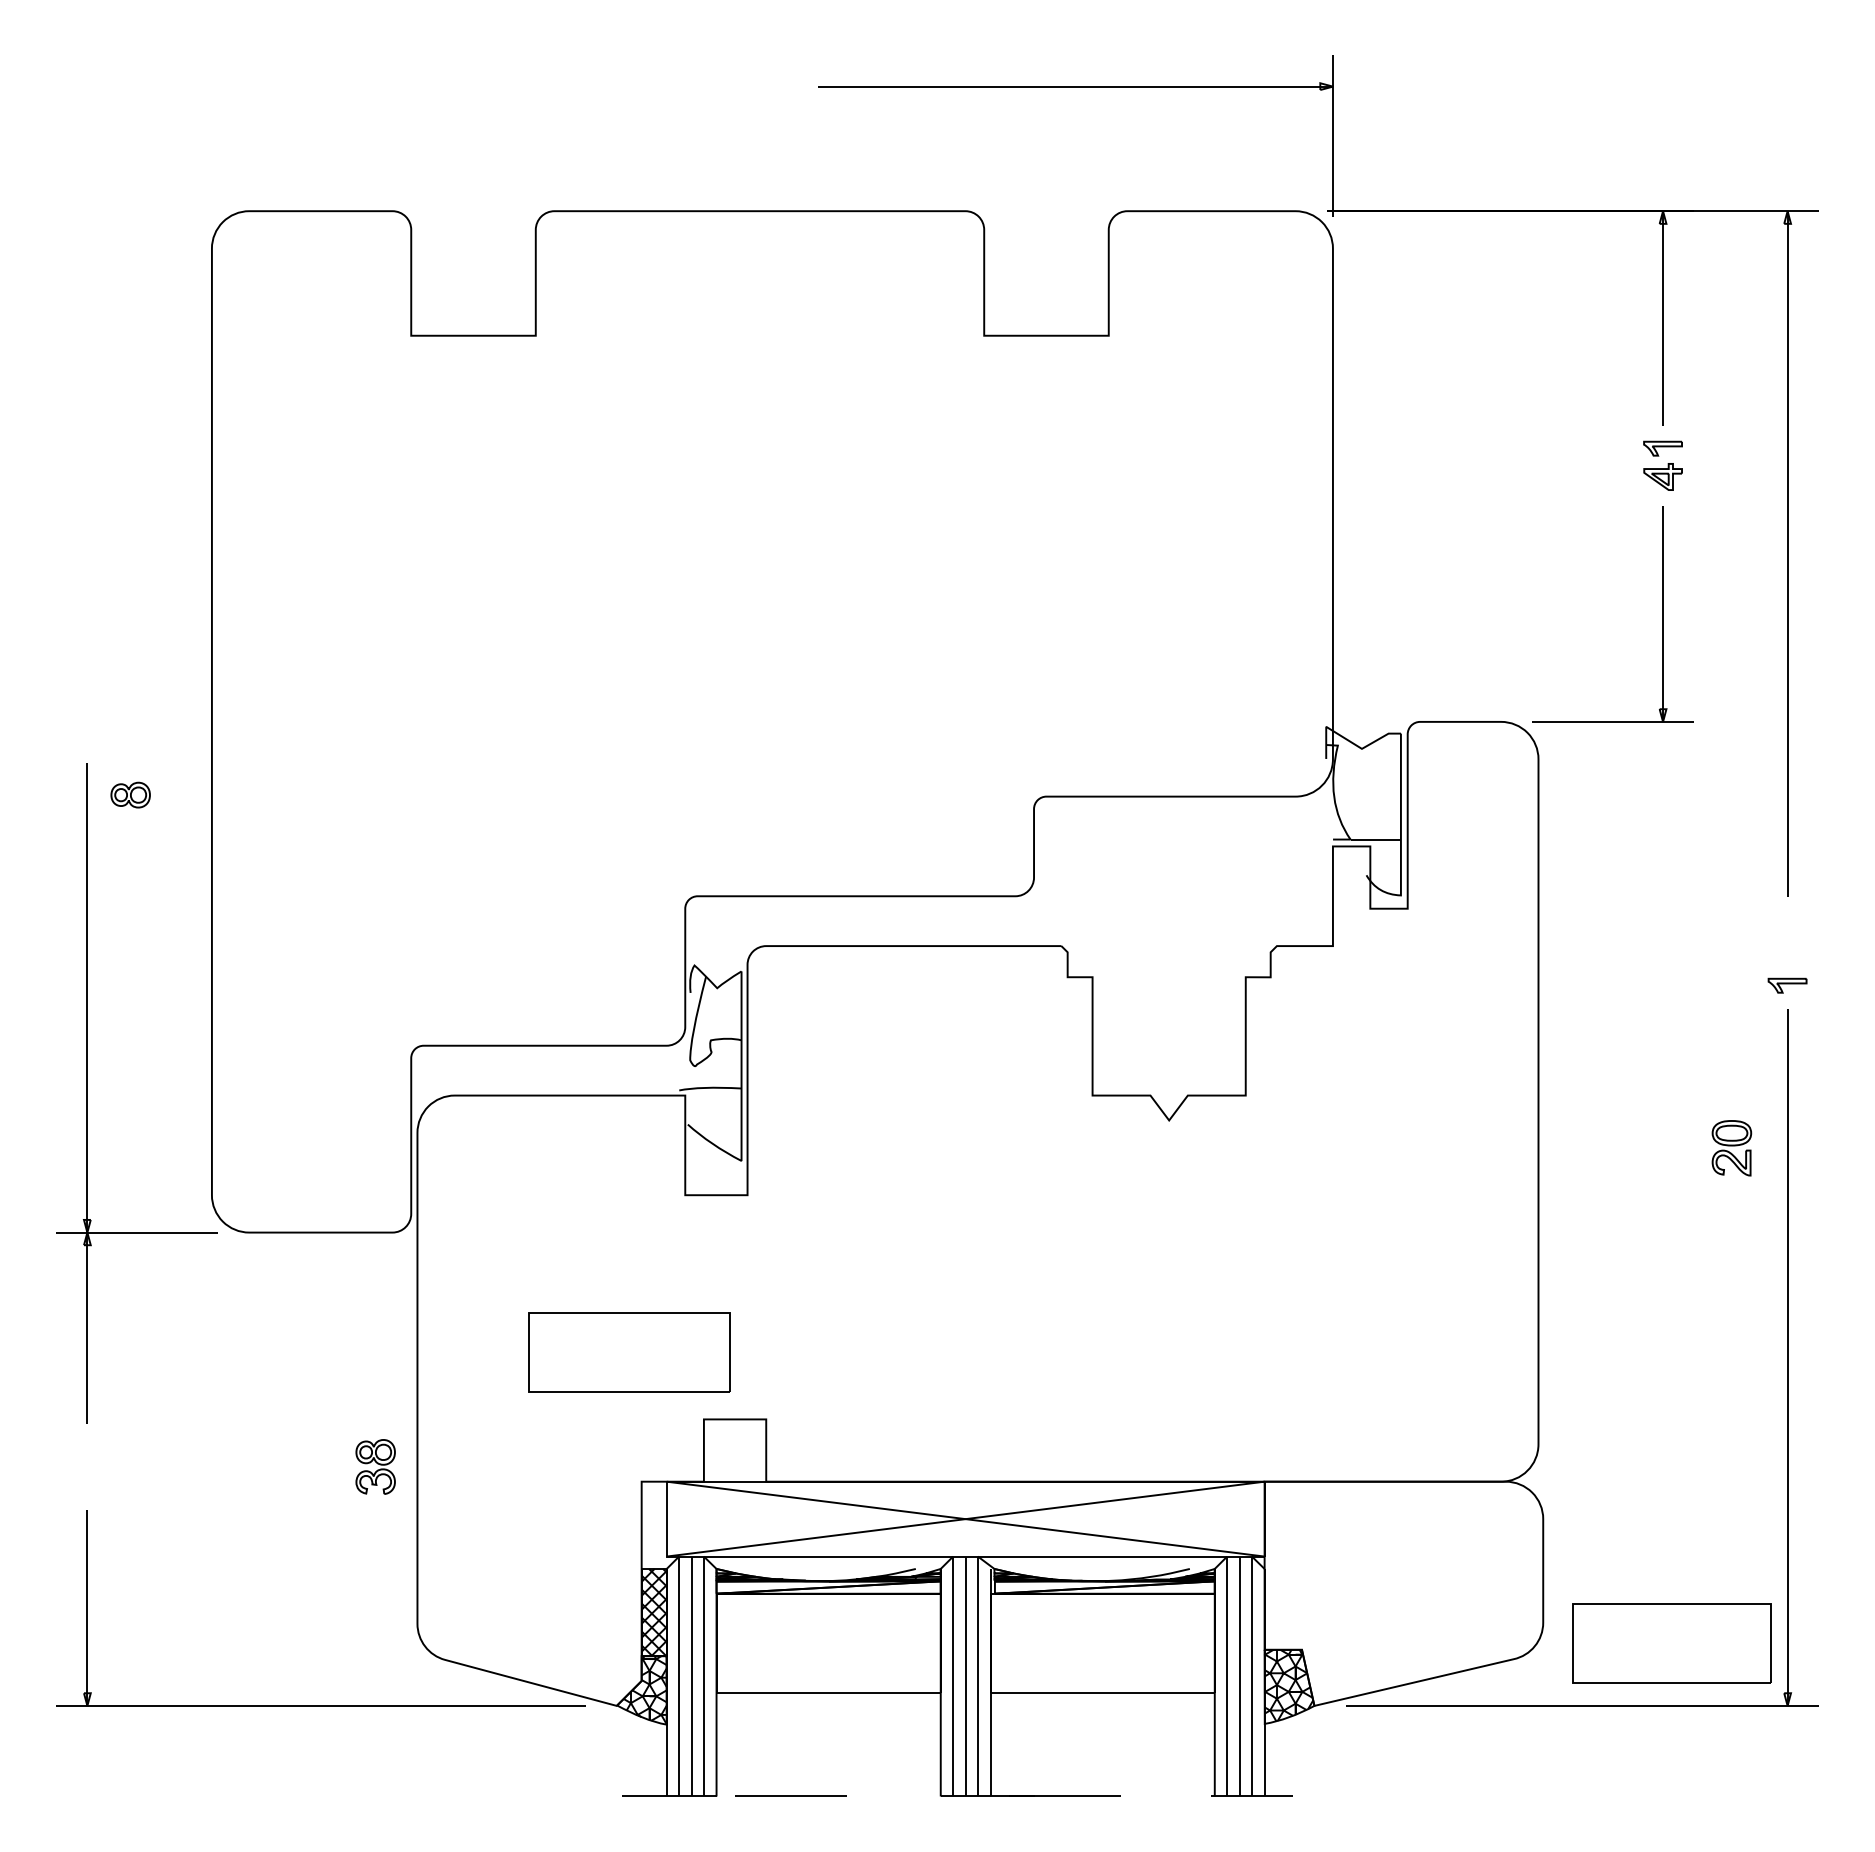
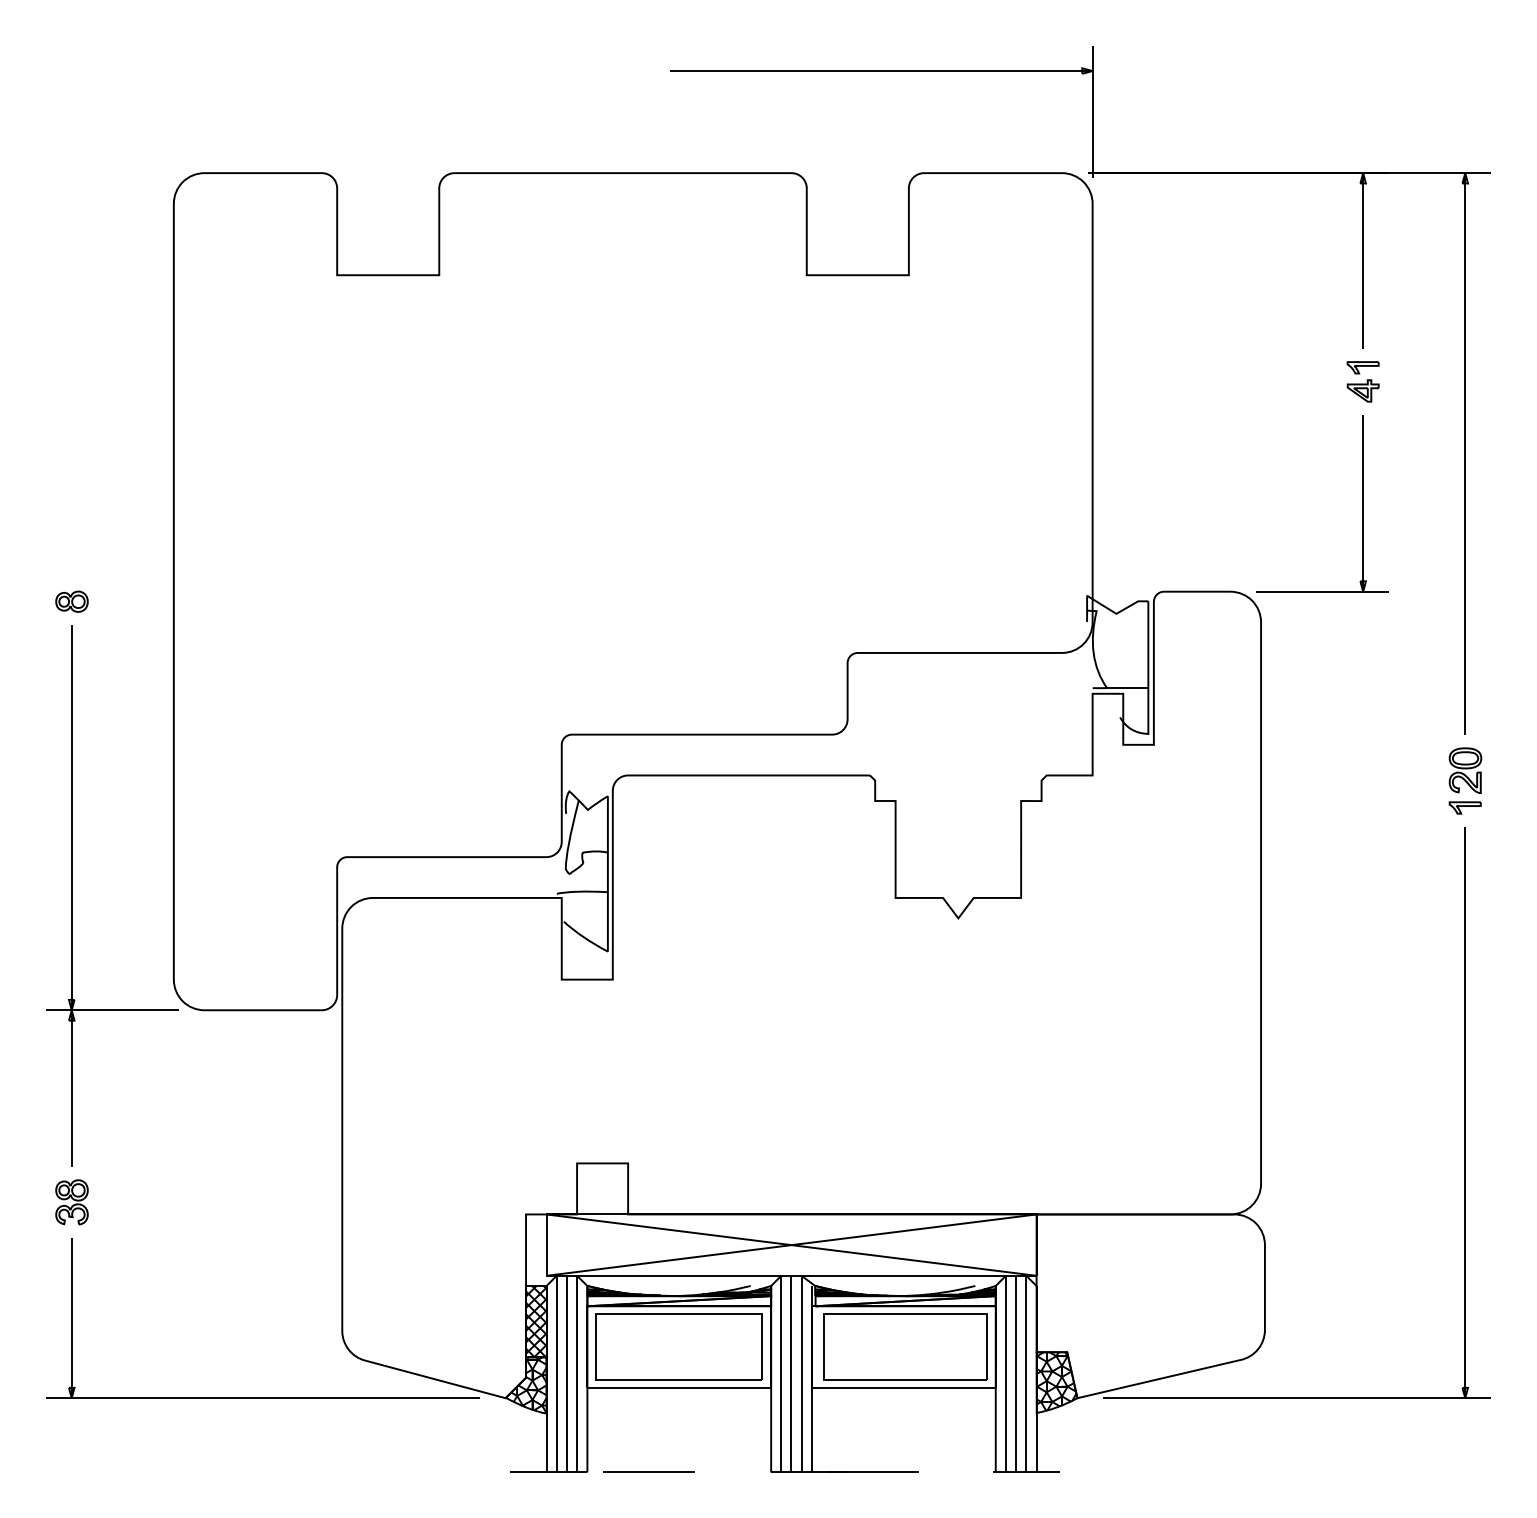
part: (130, 794) -> (71, 601), moved
part: (1731, 1148) -> (1465, 770), moved
part: (629, 1352) -> (679, 1347), moved
part: (375, 1466) -> (71, 1201), moved
part: (1671, 1643) -> (905, 1347), moved

